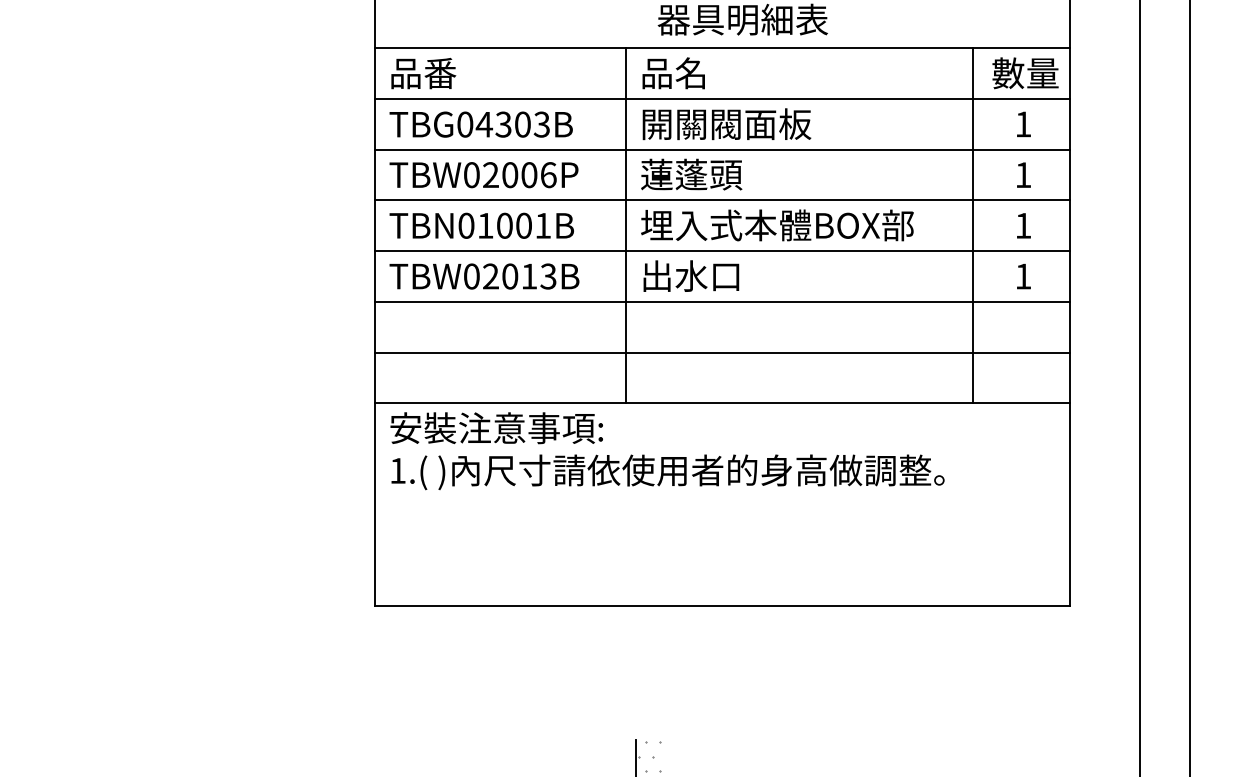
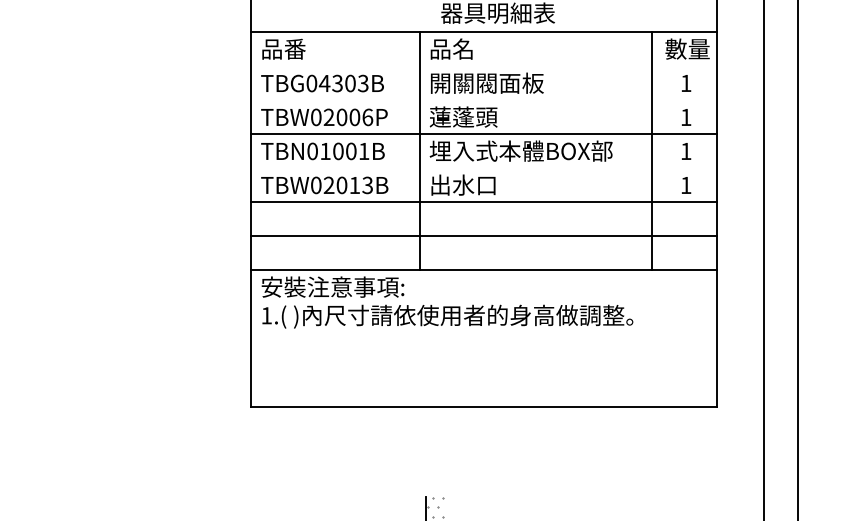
line: (722, 99) -> (484, 66), removed
line: (722, 149) -> (484, 100), removed
line: (722, 251) -> (484, 168), removed

